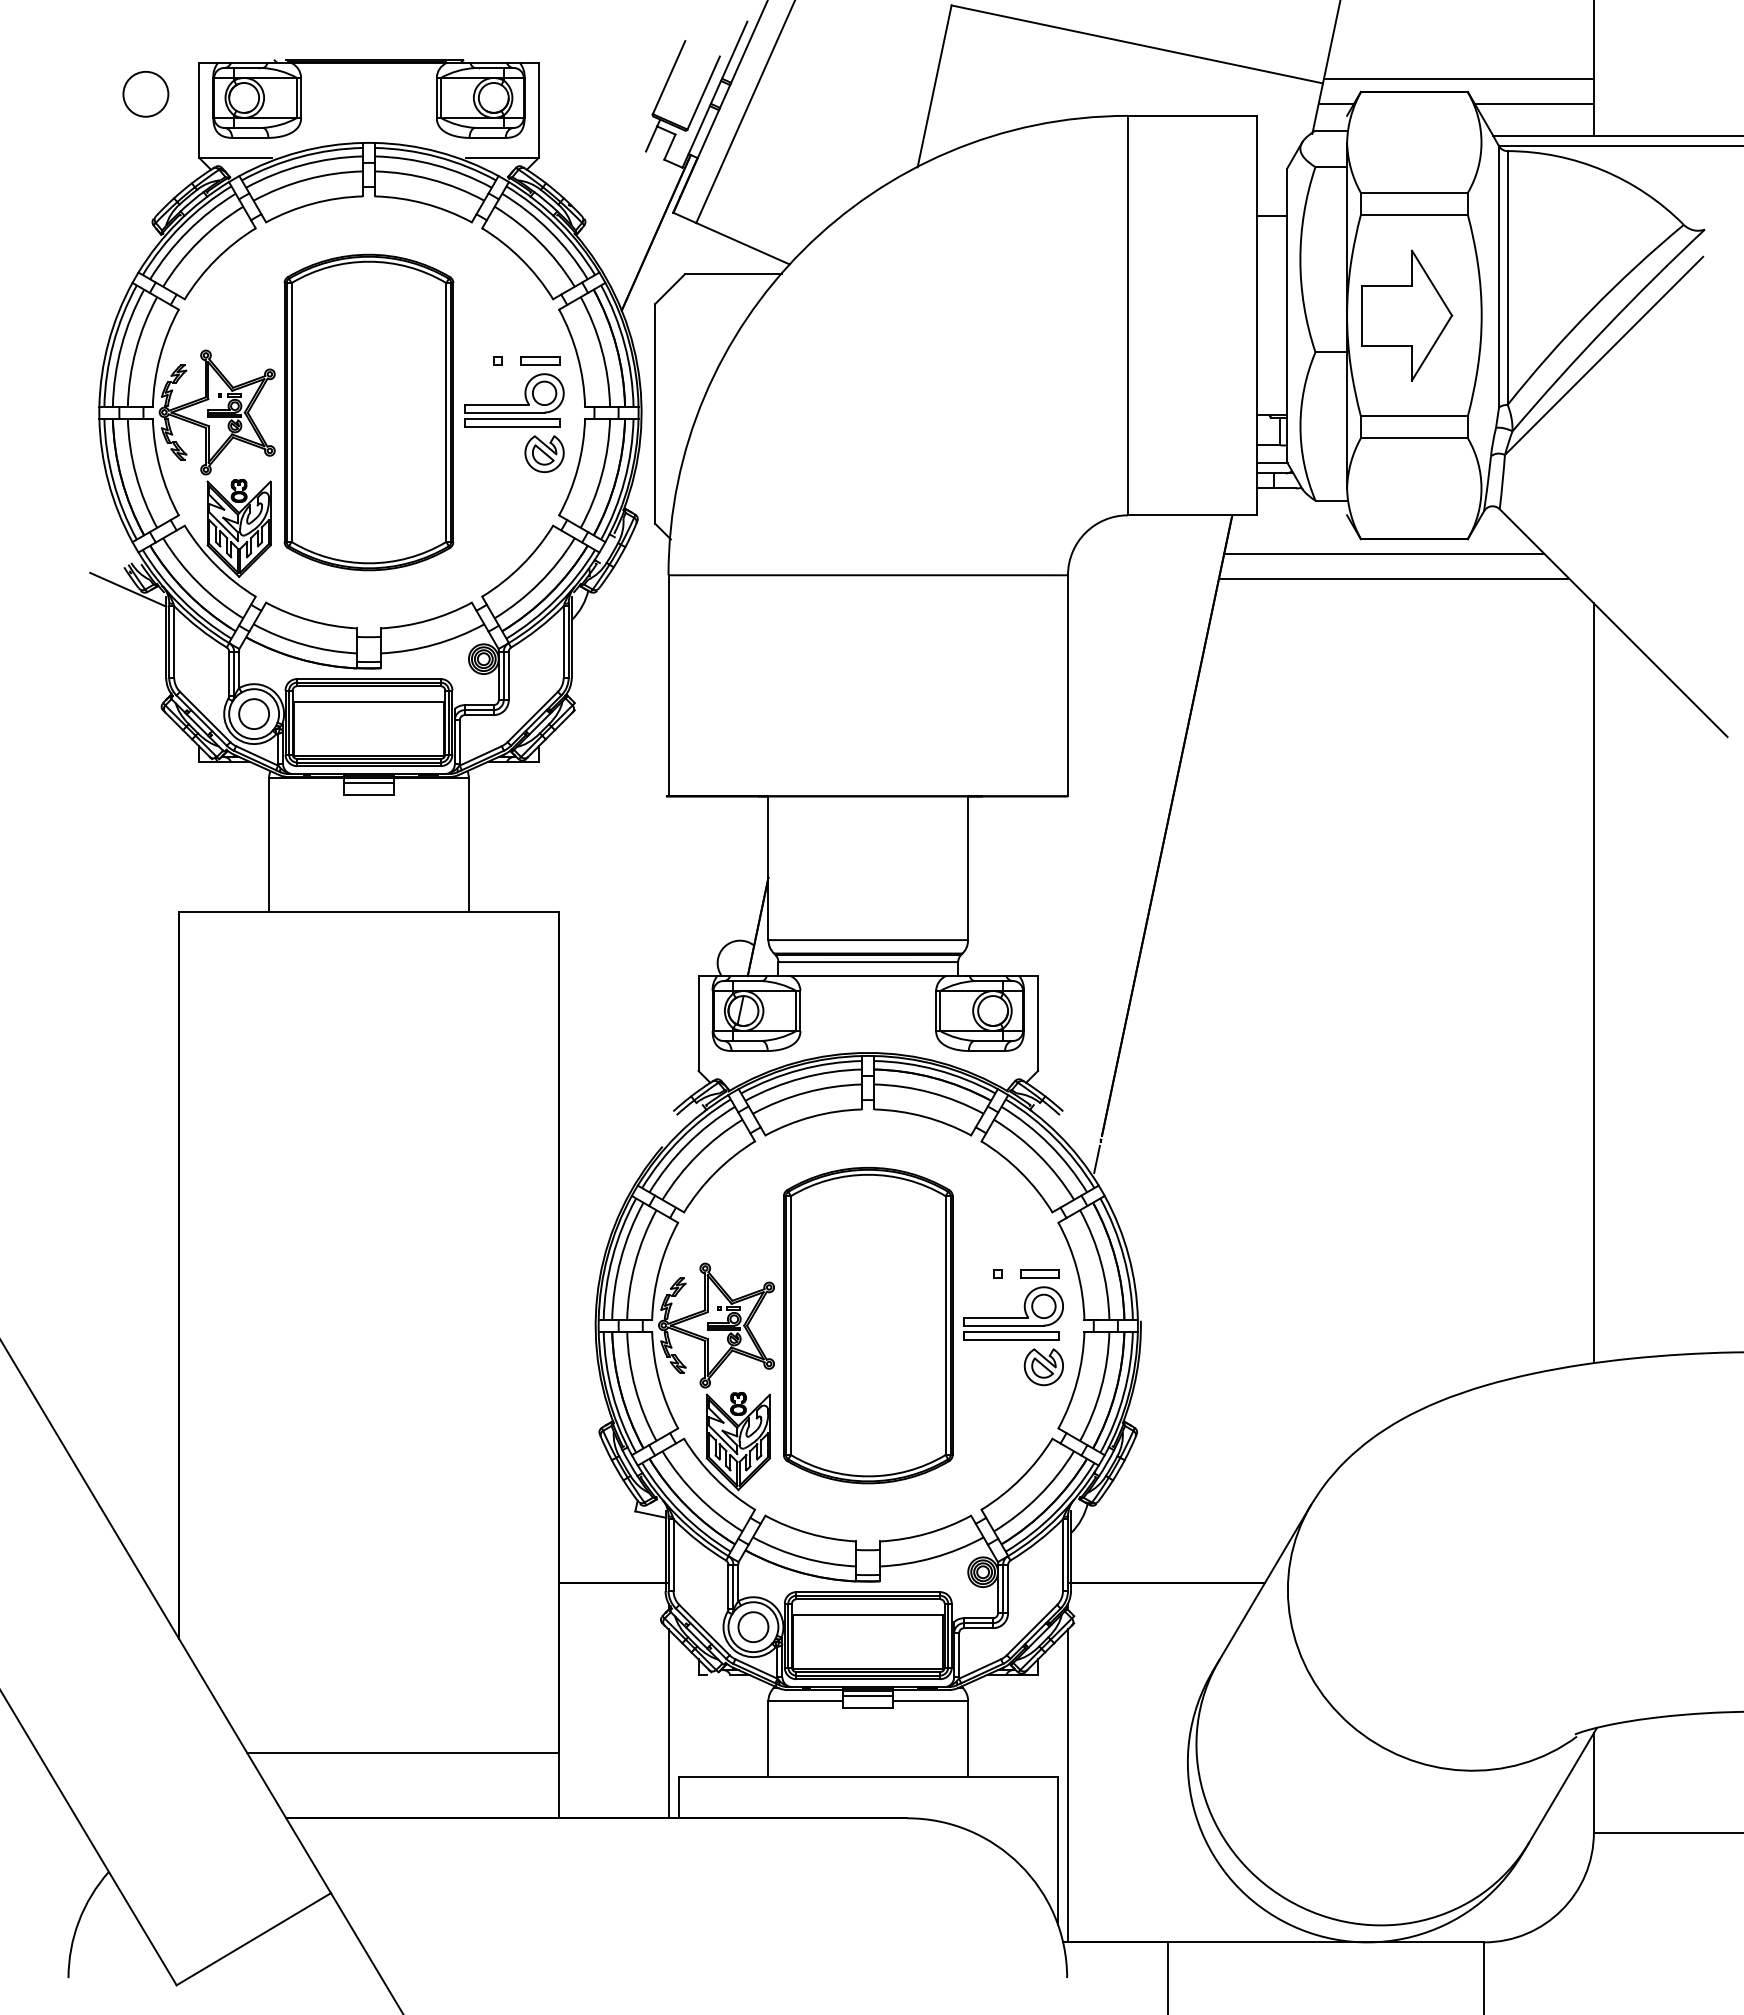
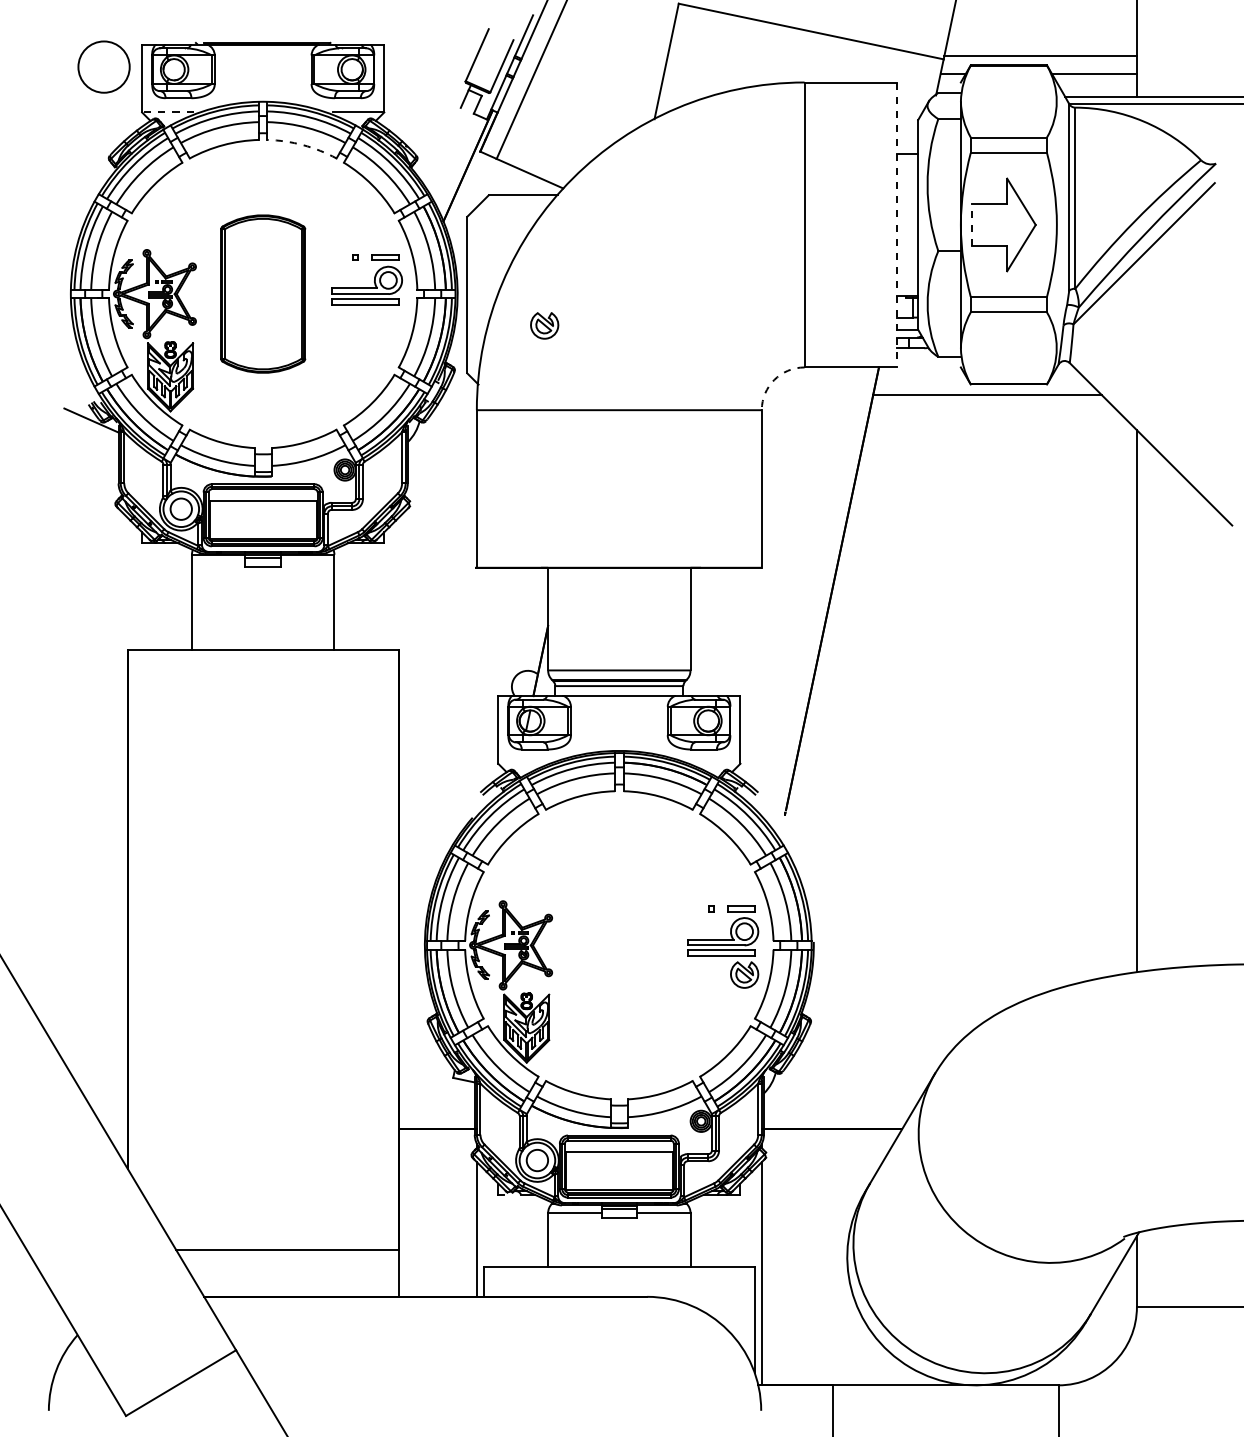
circle: (145, 93) -> (103, 66), size x1.6
line: (234, 157) -> (167, 112), solid -> dashed
arc: (424, 203) -> (302, 145), solid -> dashed
line: (1257, 315) -> (896, 224), solid -> dashed
line: (1362, 315) -> (971, 224), solid -> dashed
part: (368, 412) -> (262, 294), size x0.7
part: (544, 453) -> (544, 325), moved
arc: (1085, 532) -> (774, 379), solid -> dashed
line: (1394, 578) -> (994, 412), removed
line: (1096, 1159) -> (782, 826), removed
part: (868, 1325) -> (619, 945), removed

